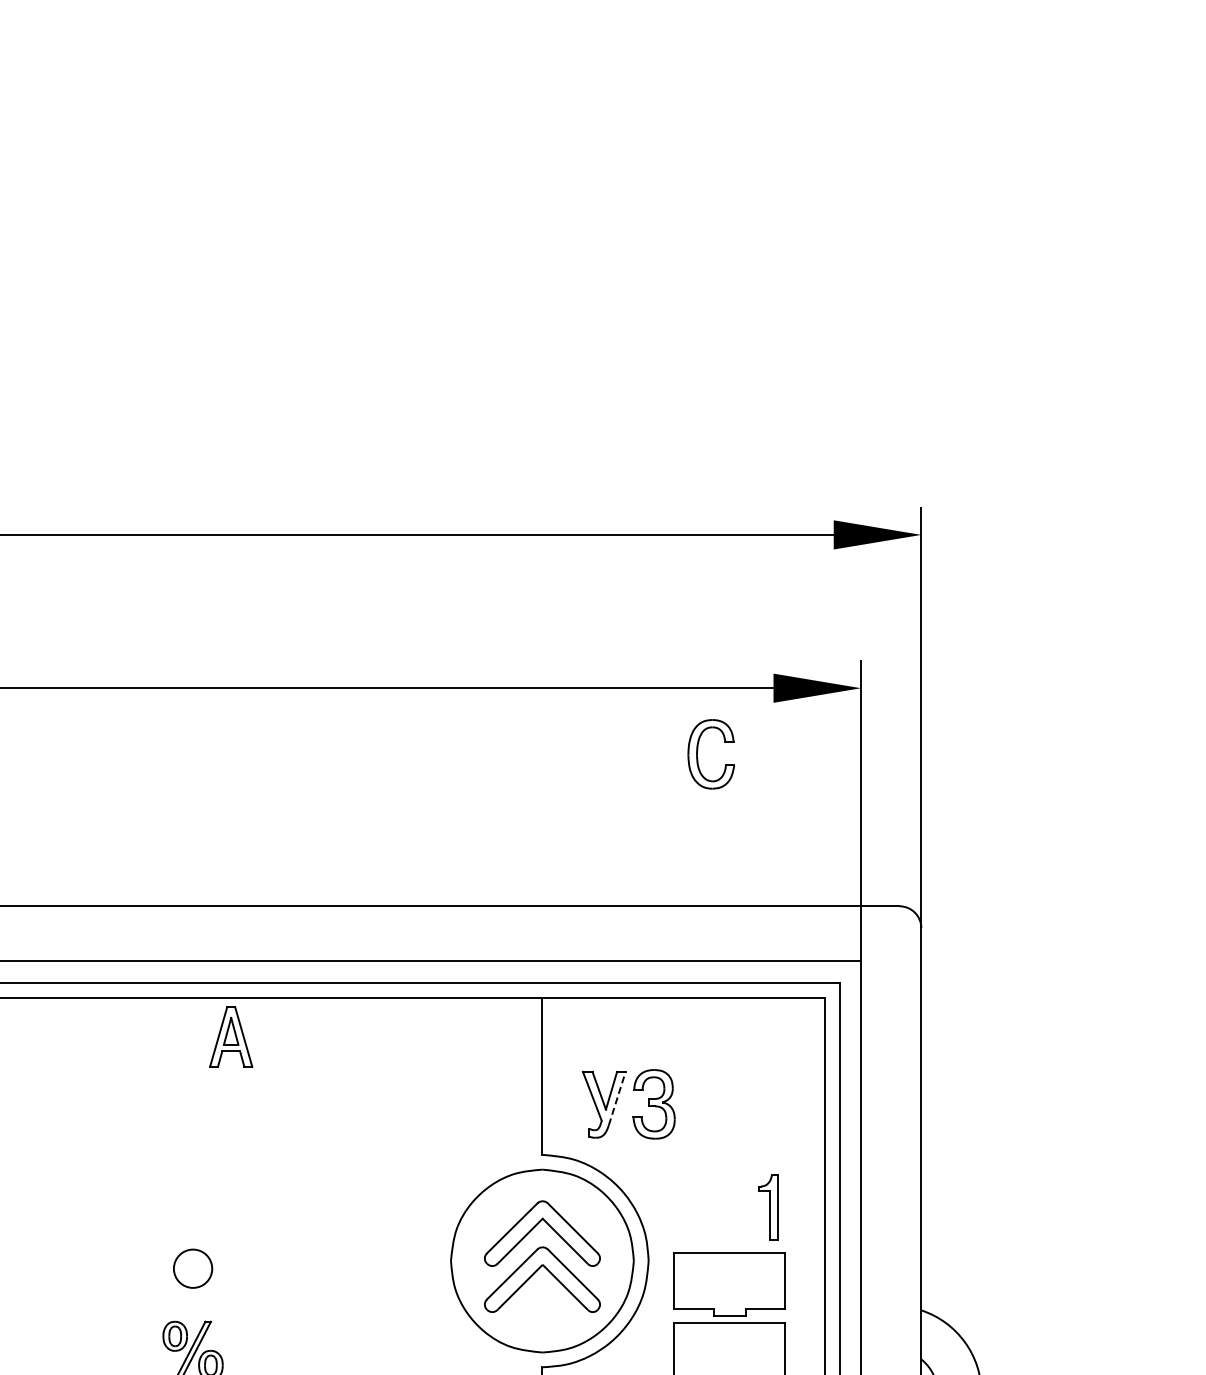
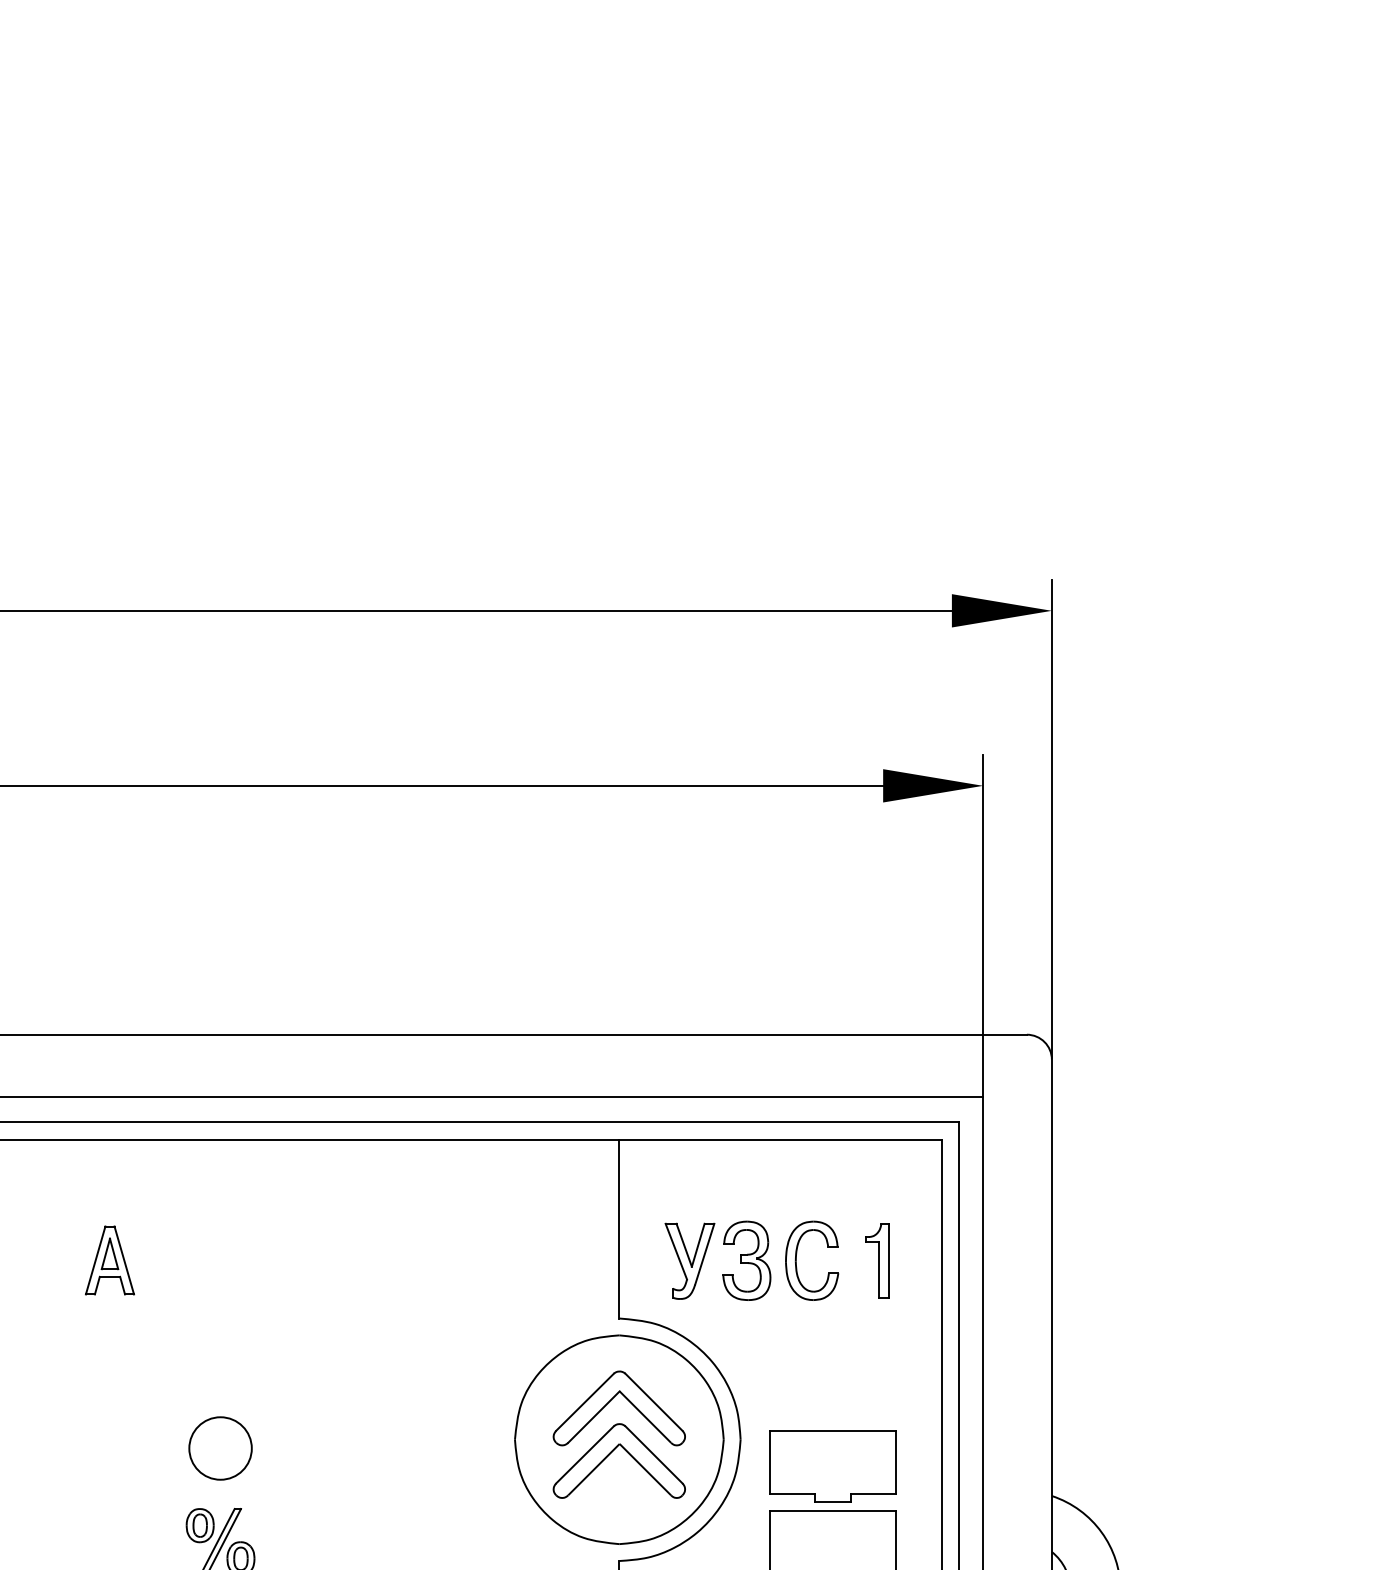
part: (698, 750) -> (797, 1256), moved
part: (231, 1036) -> (110, 1259), moved
line: (617, 1098) -> (705, 1254), dashed -> solid
part: (768, 1207) -> (877, 1261), moved
circle: (192, 1268) -> (219, 1448), size x1.43

